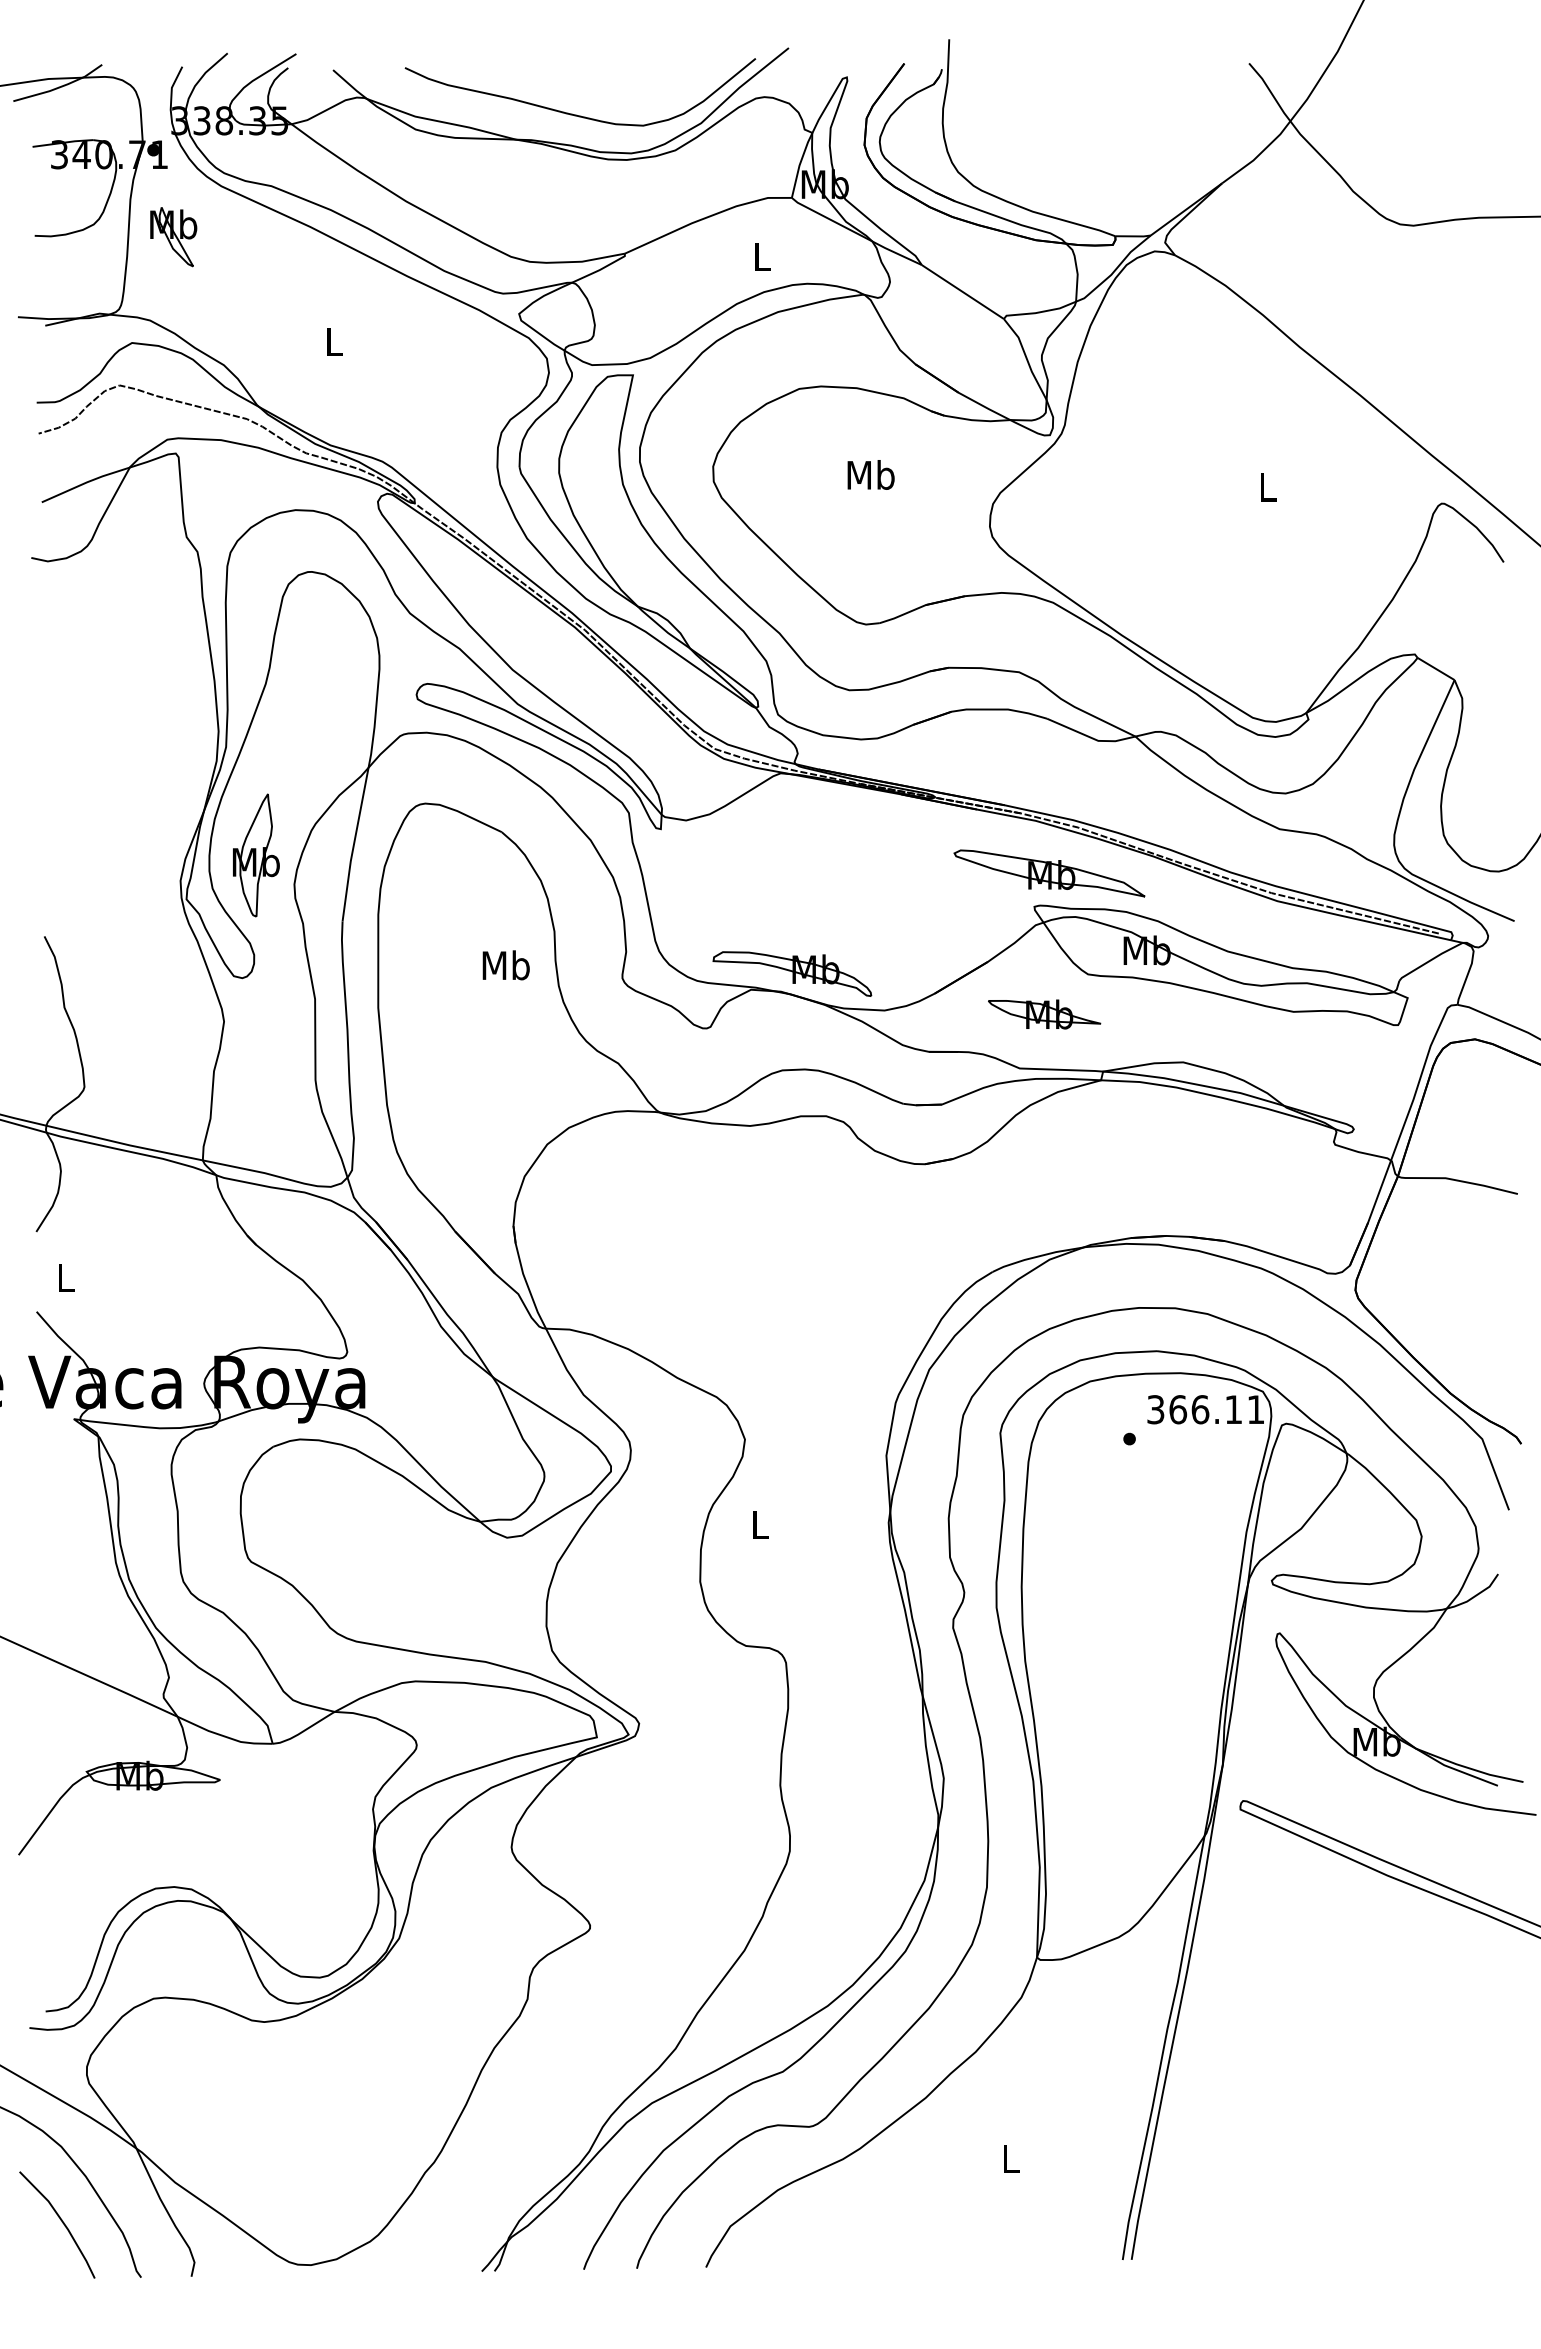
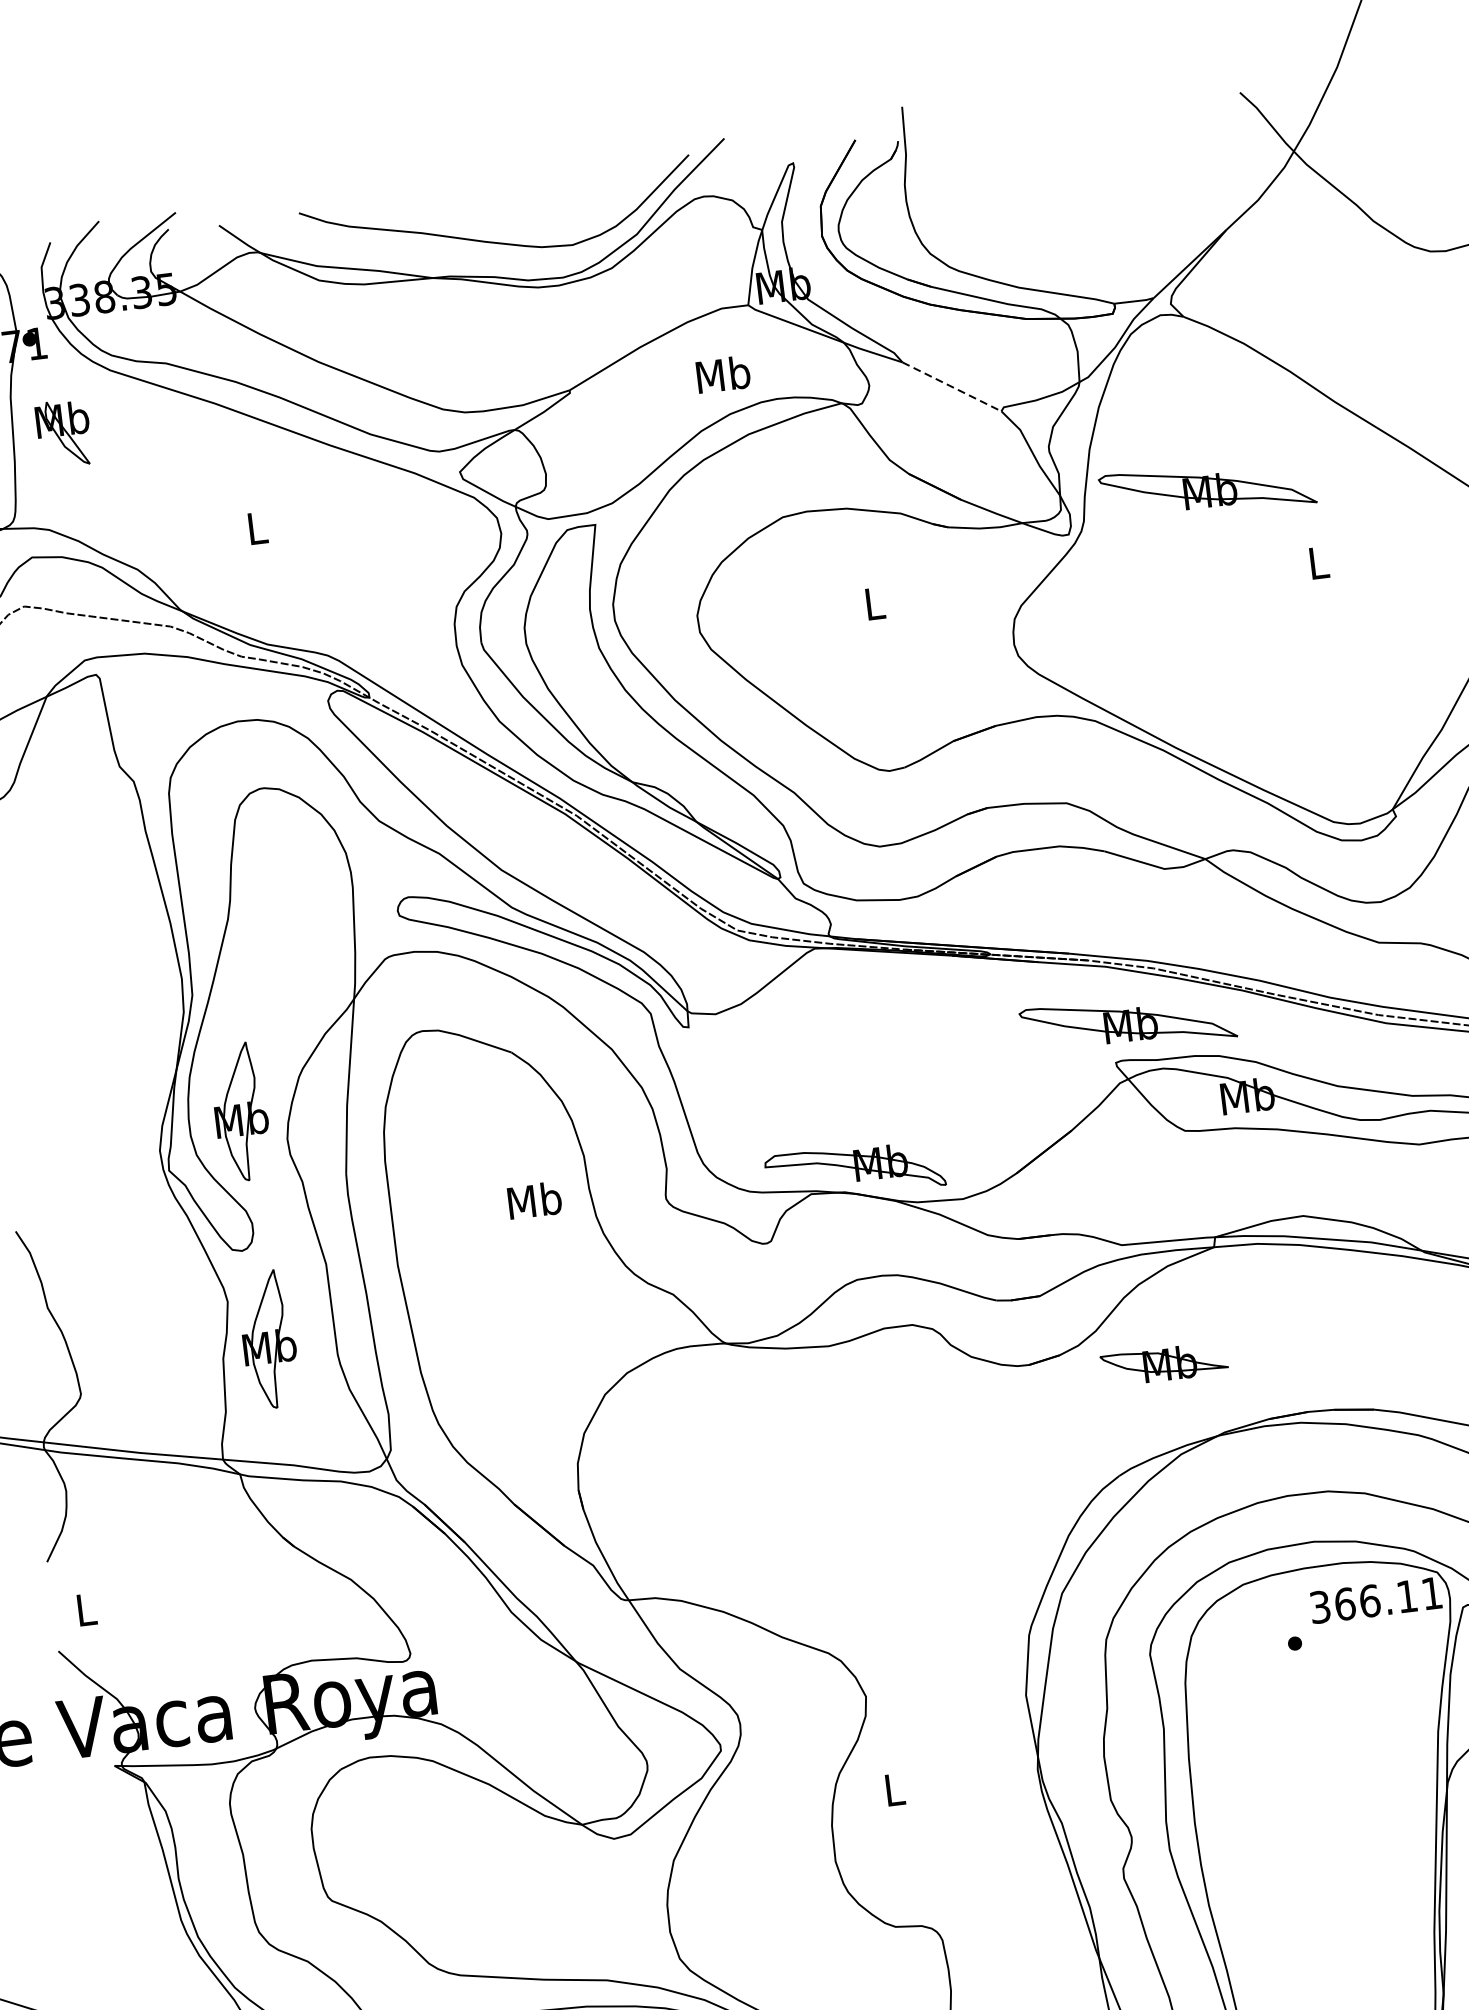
text: (762, 256) -> (723, 374), L -> Mb
line: (963, 292) -> (952, 387), solid -> dashed
part: (1177, 410) -> (1207, 489), added
text: (870, 474) -> (873, 603), Mb -> L
part: (1044, 1014) -> (1164, 1364), moved
part: (256, 1059) -> (269, 1339), added

